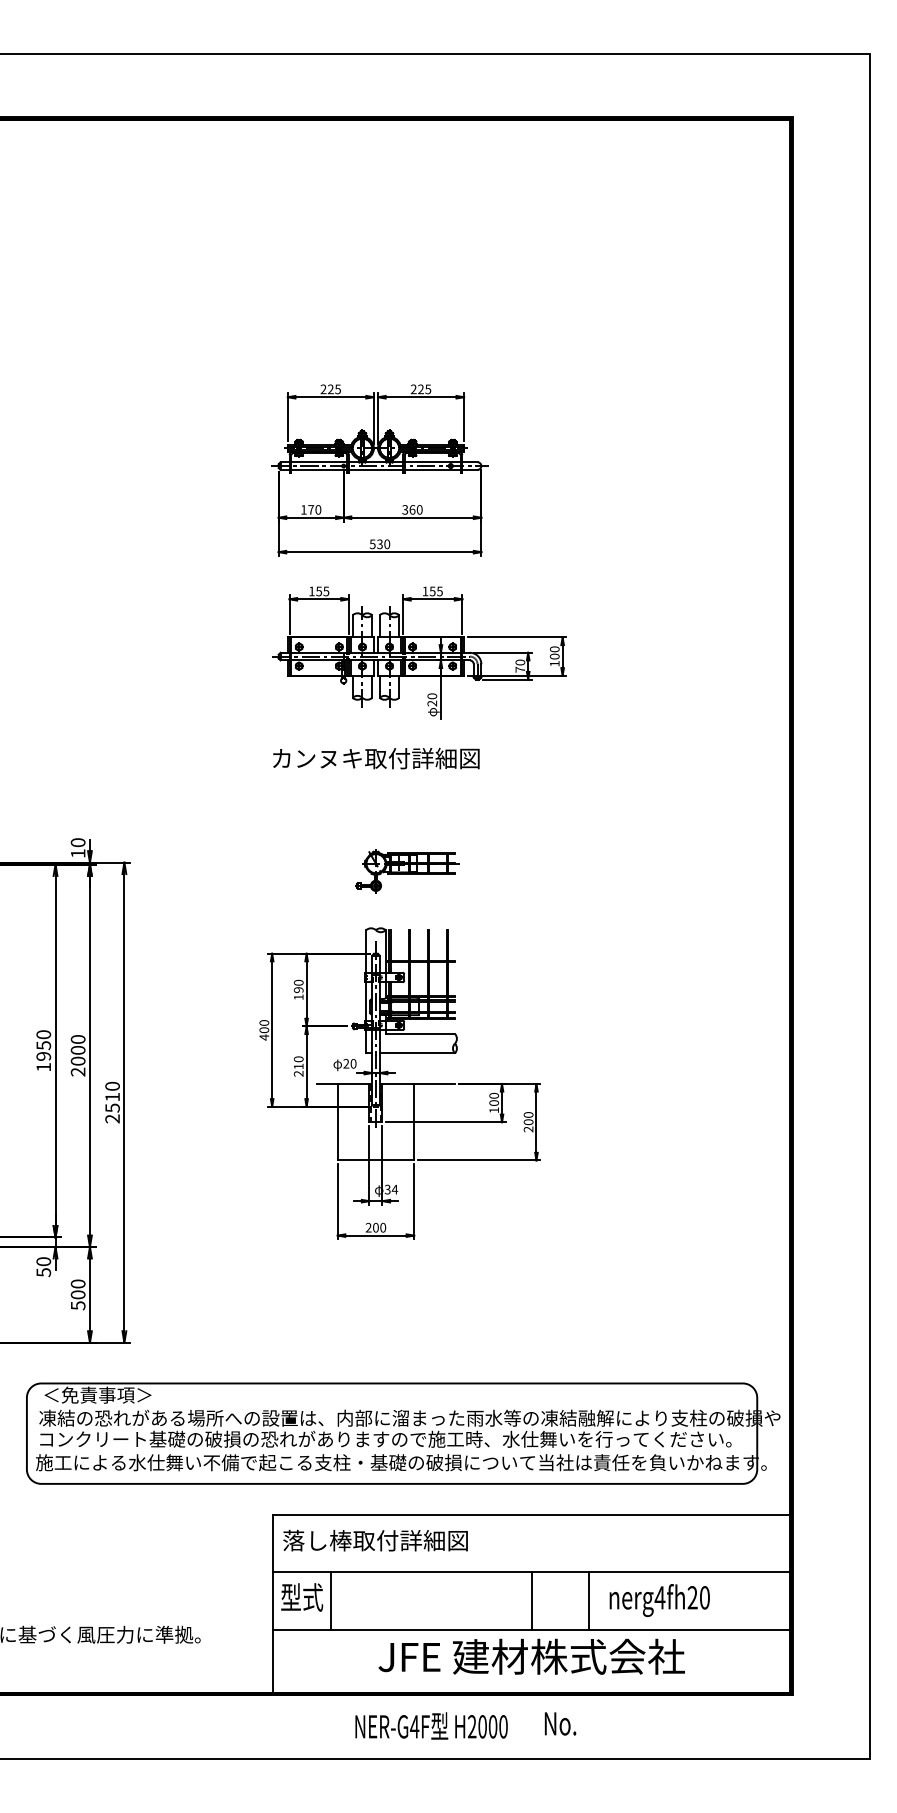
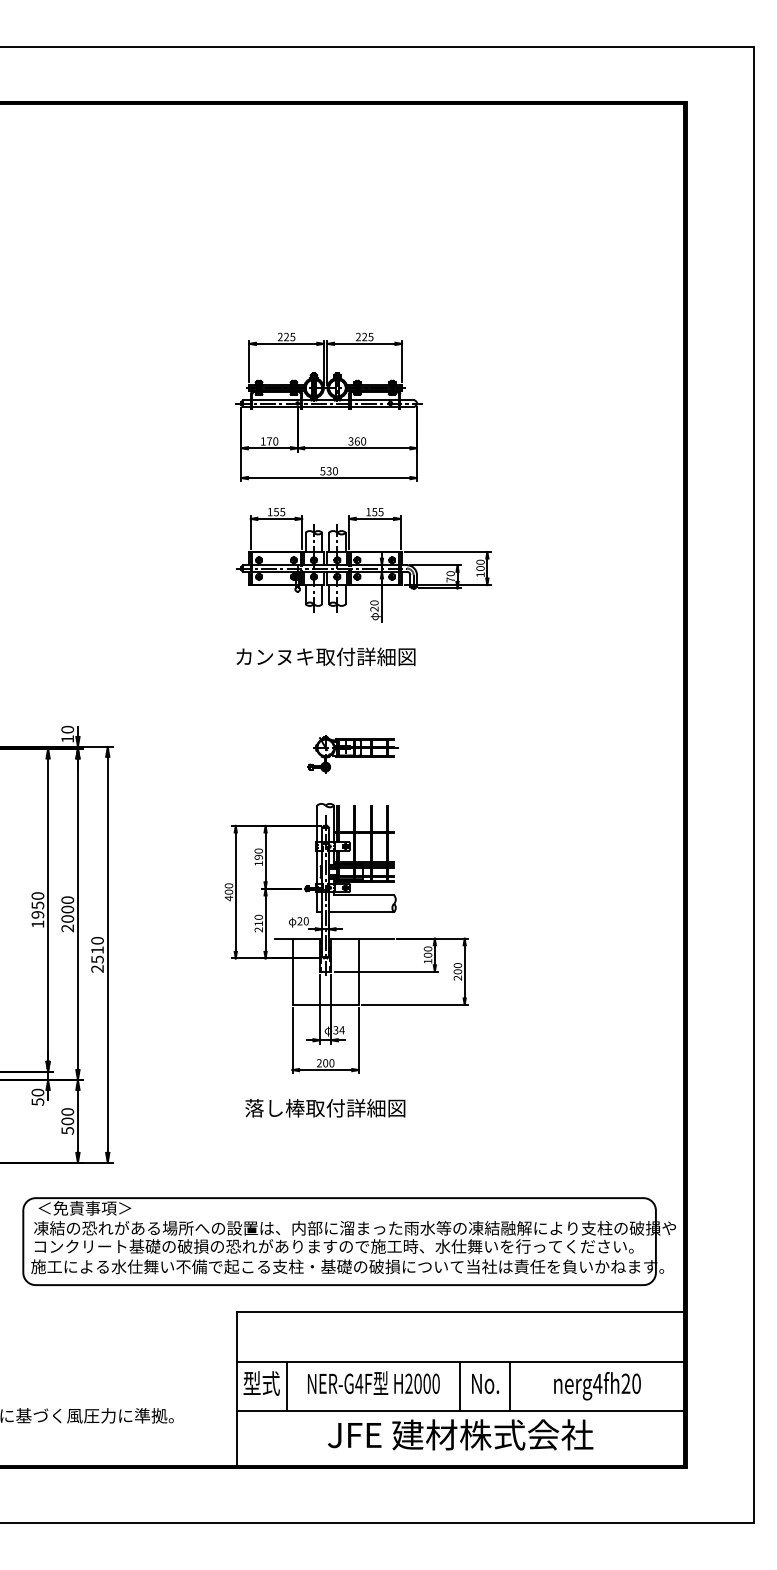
text: (375, 1540) -> (325, 1108), moved
text: (659, 1600) -> (597, 1386), moved
text: (560, 1723) -> (485, 1383), moved
text: (431, 1725) -> (373, 1382), moved

